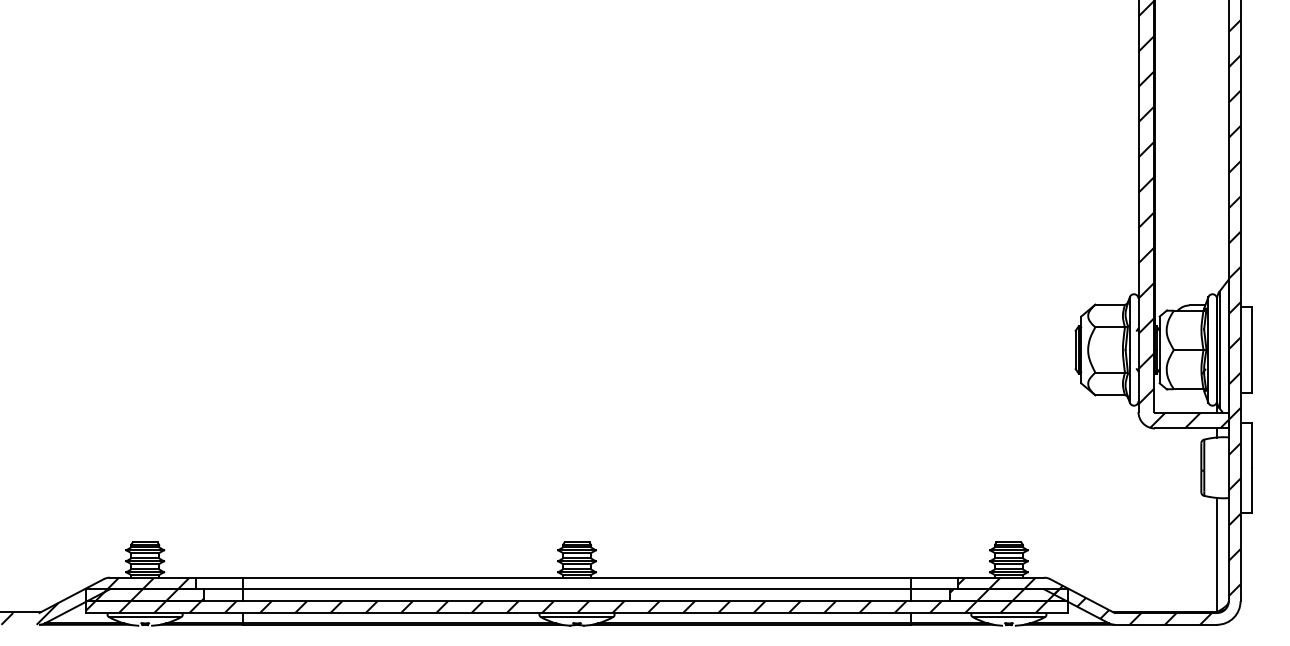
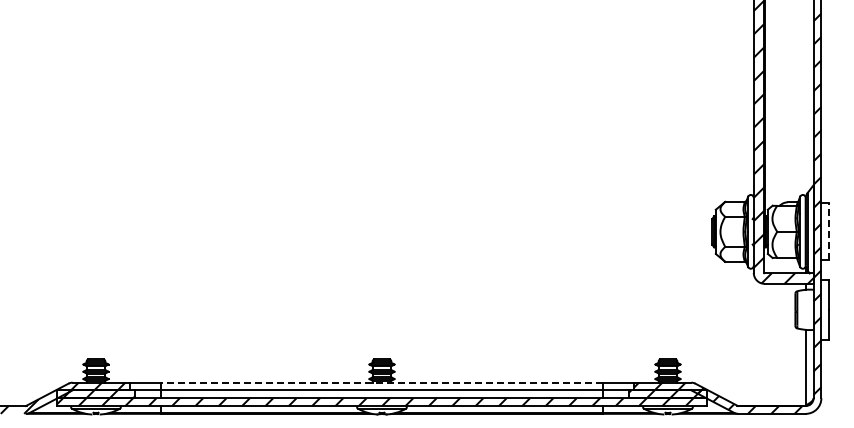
line: (1252, 349) -> (829, 231), solid -> dashed
line: (577, 577) -> (382, 382), solid -> dashed

